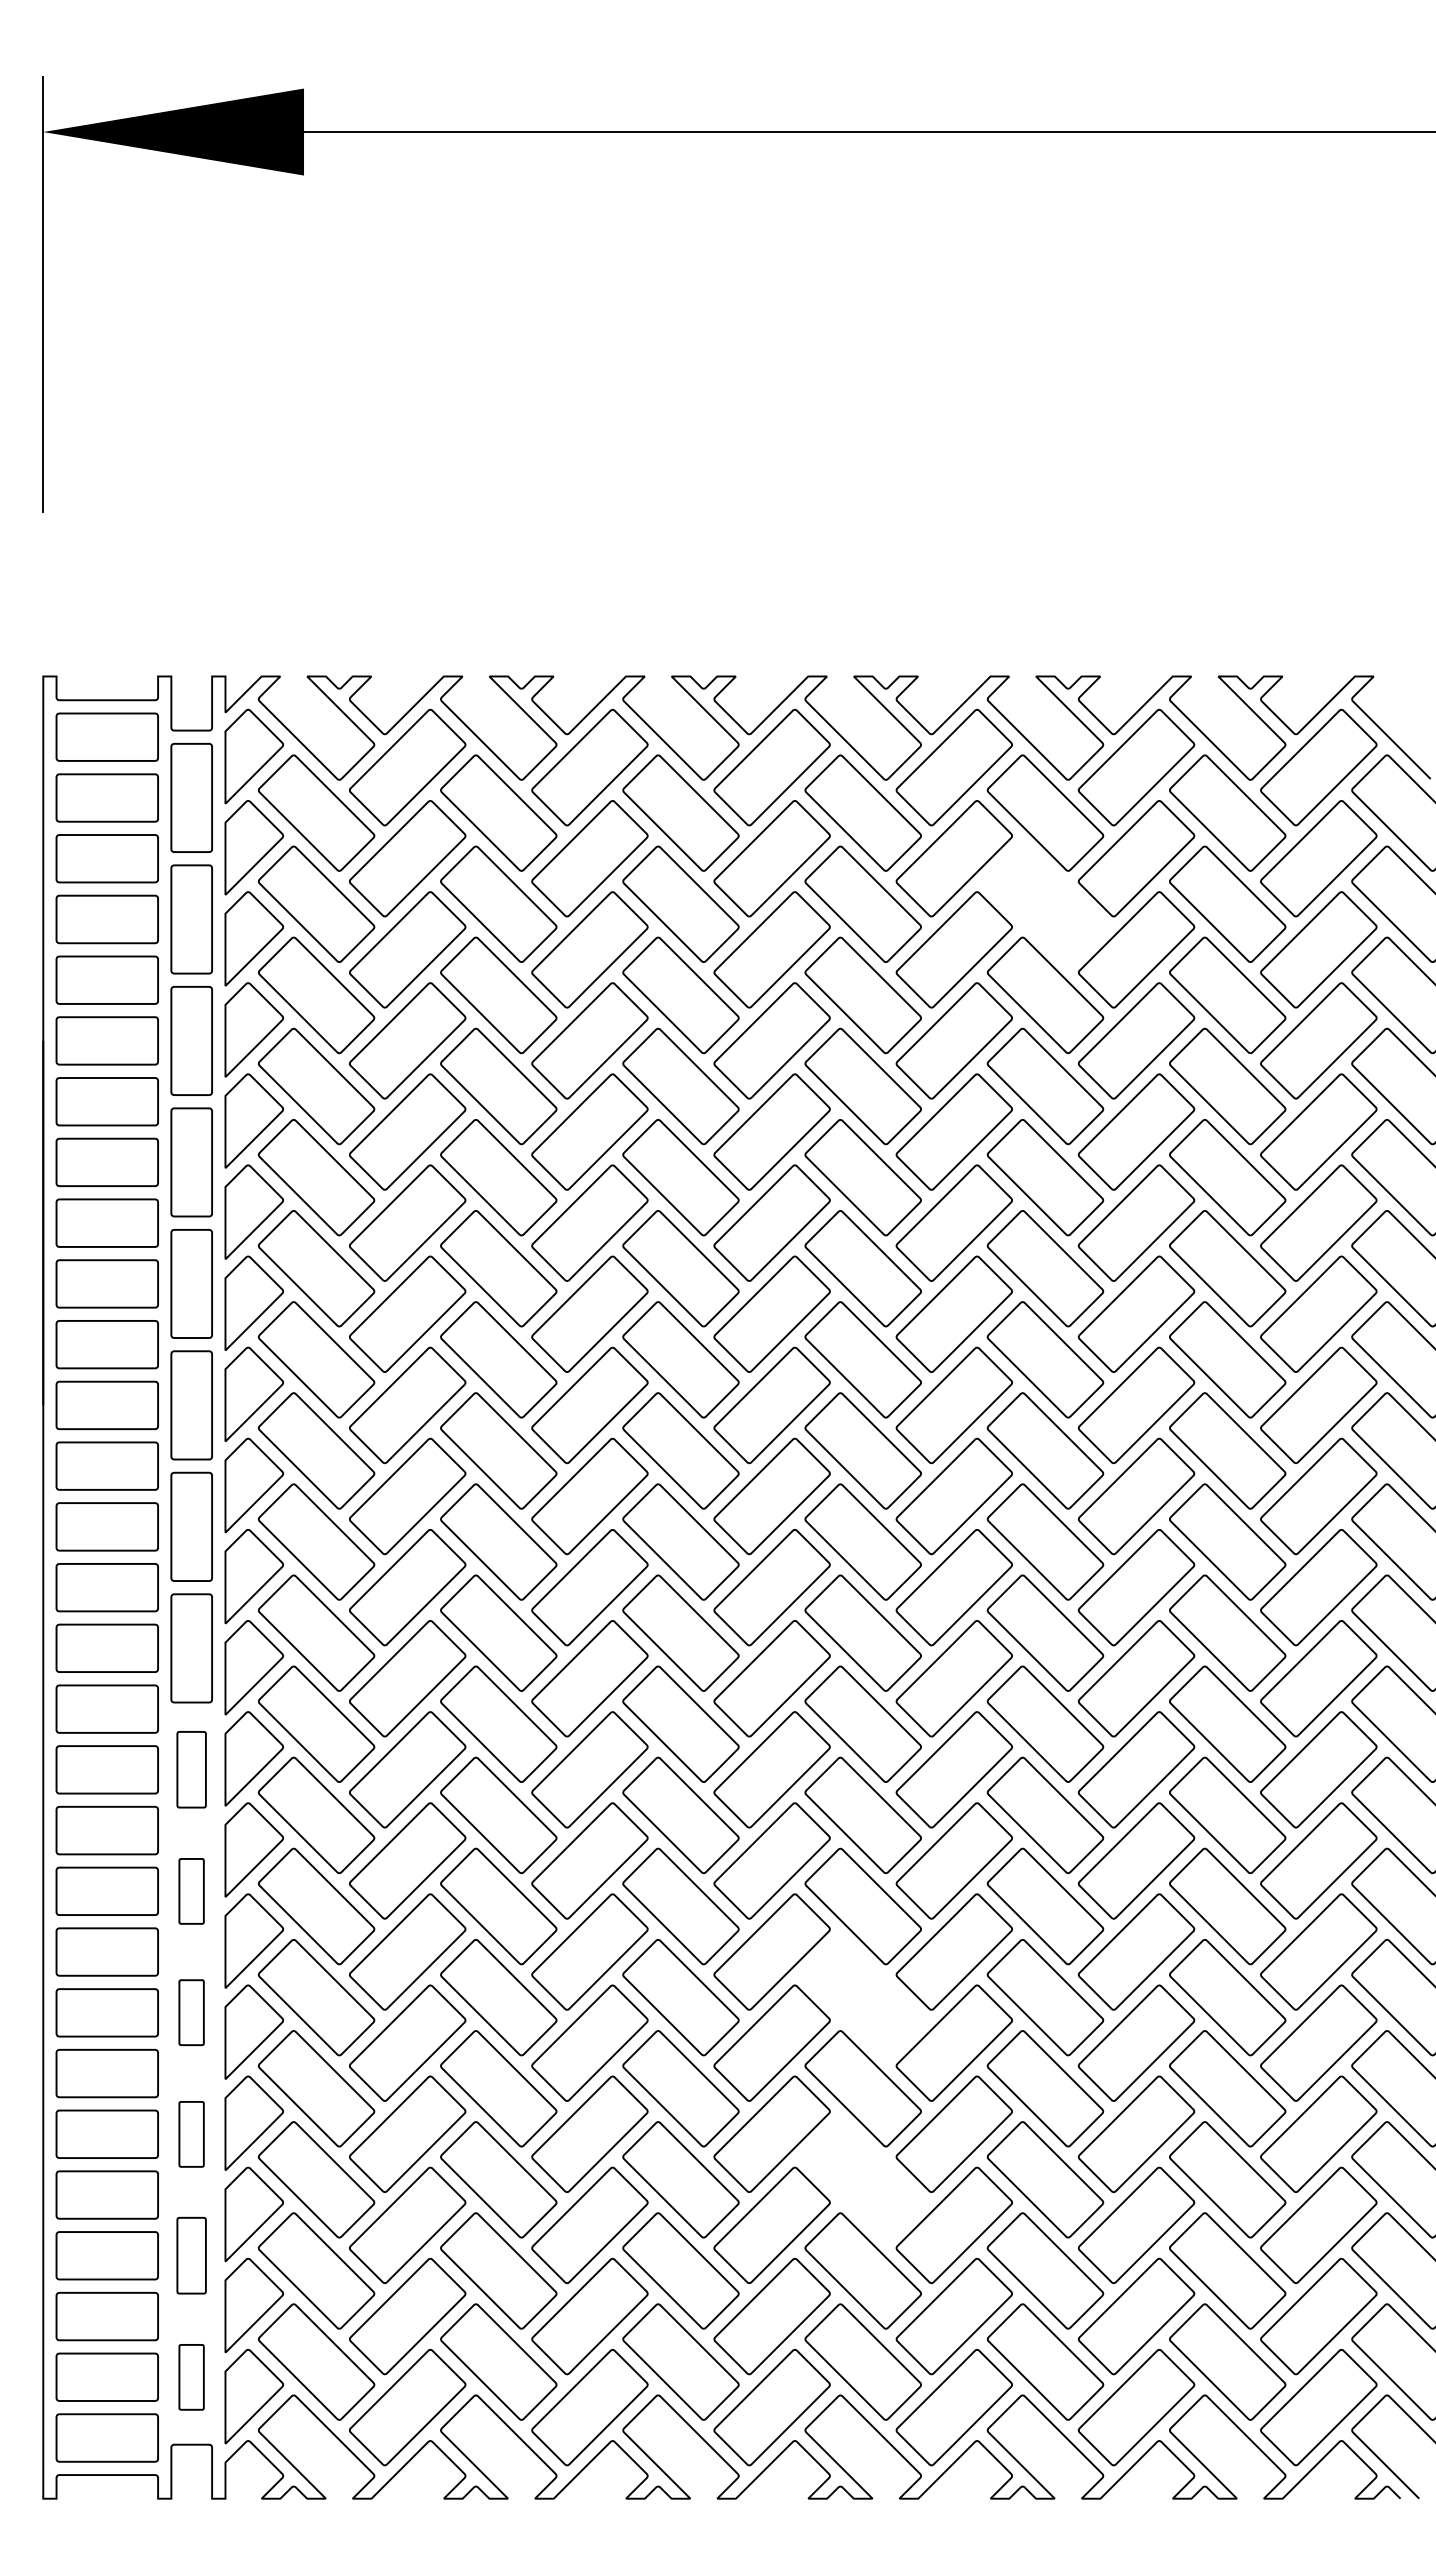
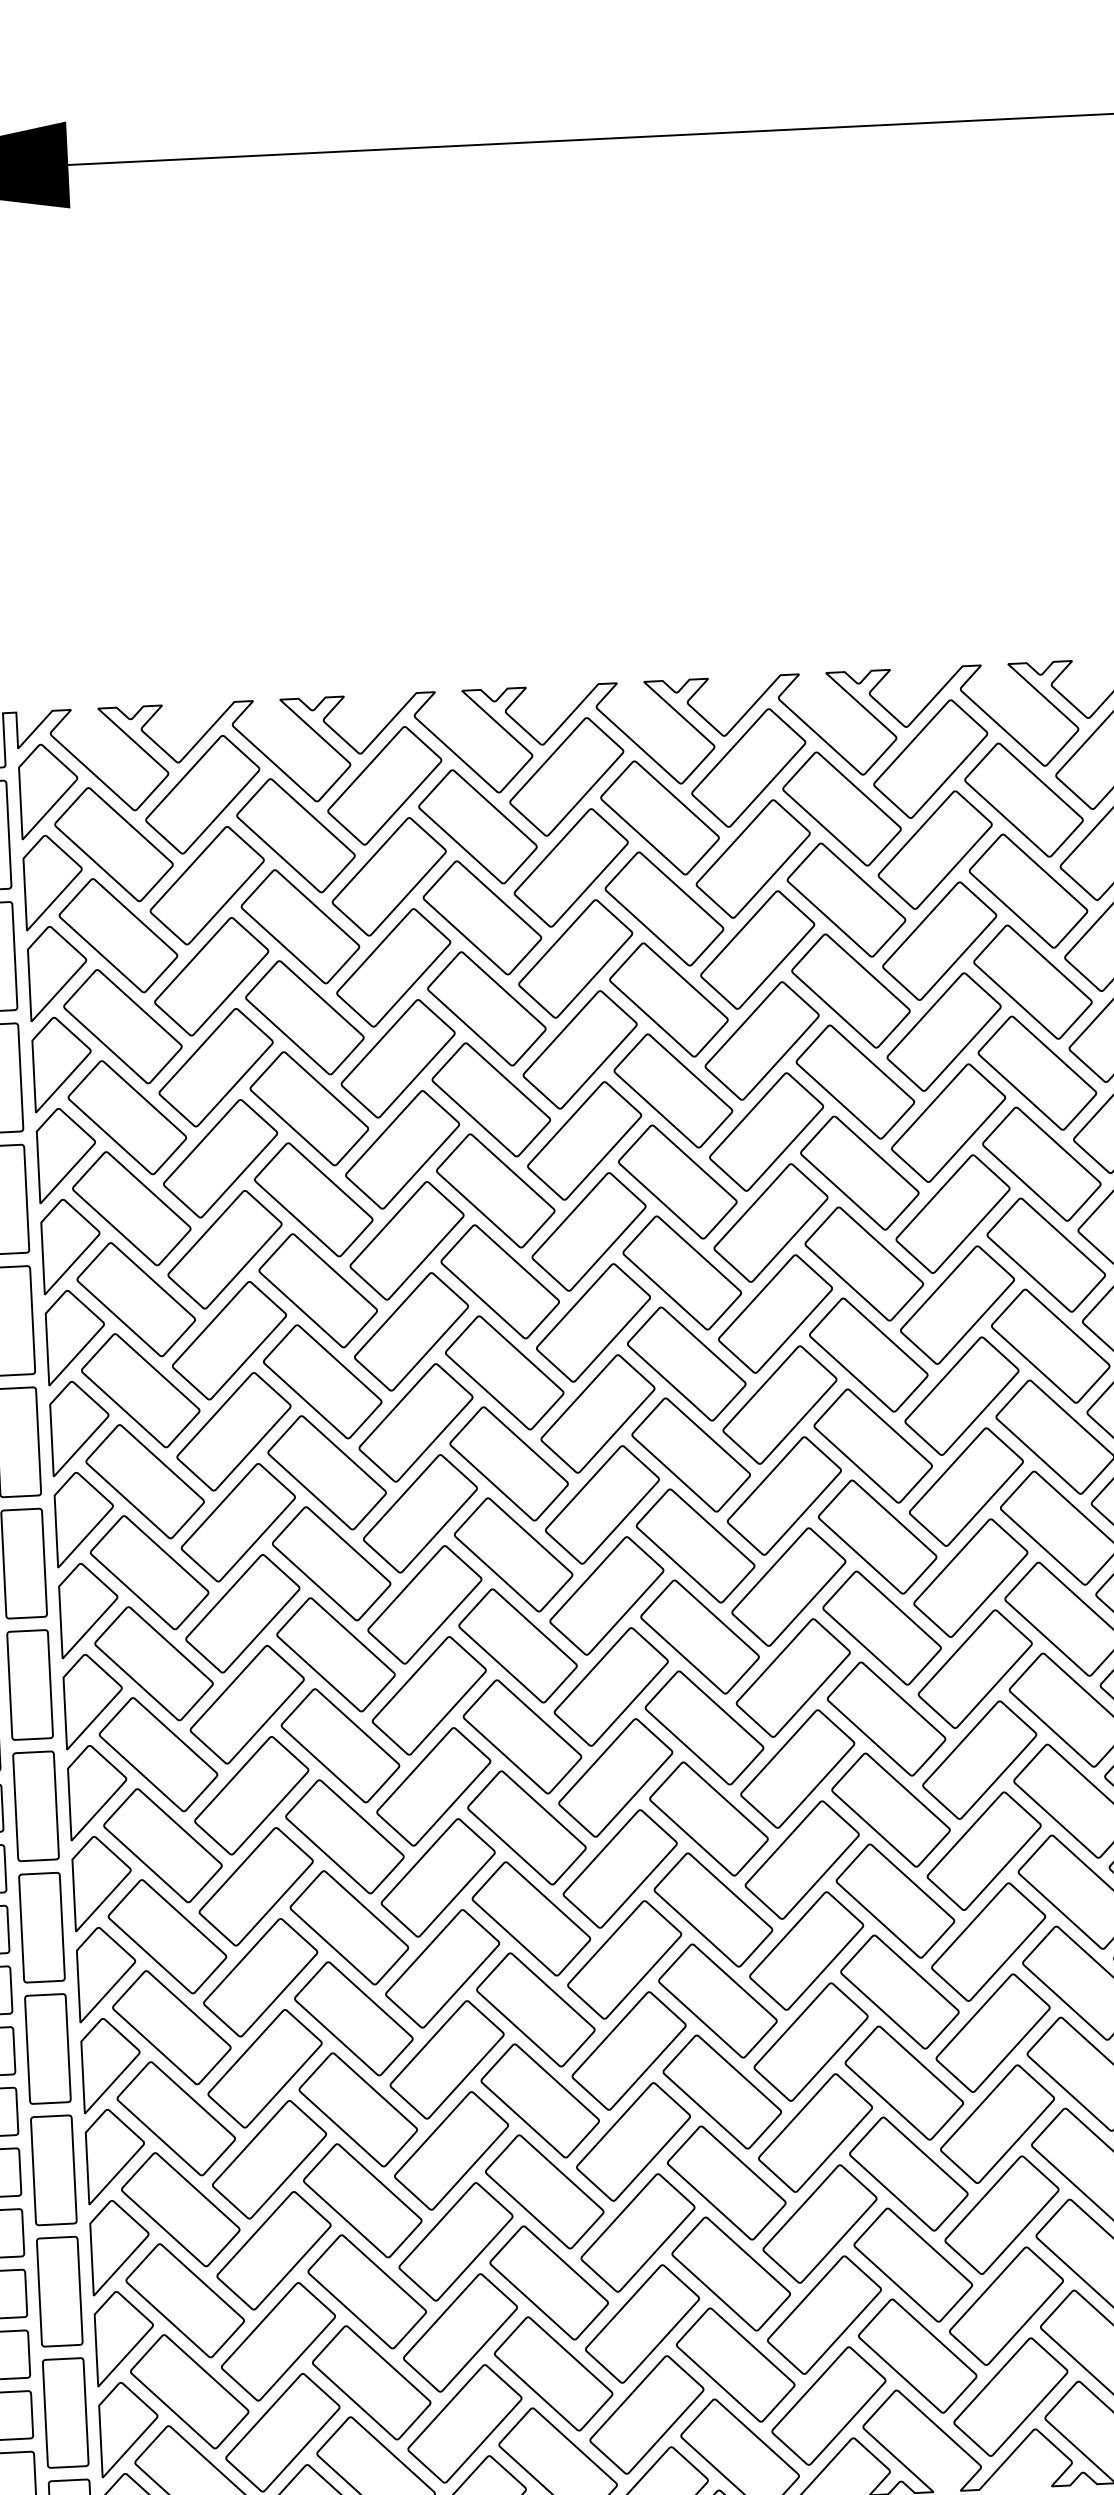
part: (1045, 903) -> (846, 899), added
part: (191, 1769) -> (35, 1805), size x1.43
part: (191, 1891) -> (41, 1927), size x1.67
part: (862, 1997) -> (717, 2000), added
part: (191, 2012) -> (47, 2048), size x1.67
part: (191, 2134) -> (53, 2170), size x1.67
part: (862, 2179) -> (726, 2182), added
part: (191, 2255) -> (59, 2291), size x1.43
part: (191, 2377) -> (65, 2413), size x1.67

